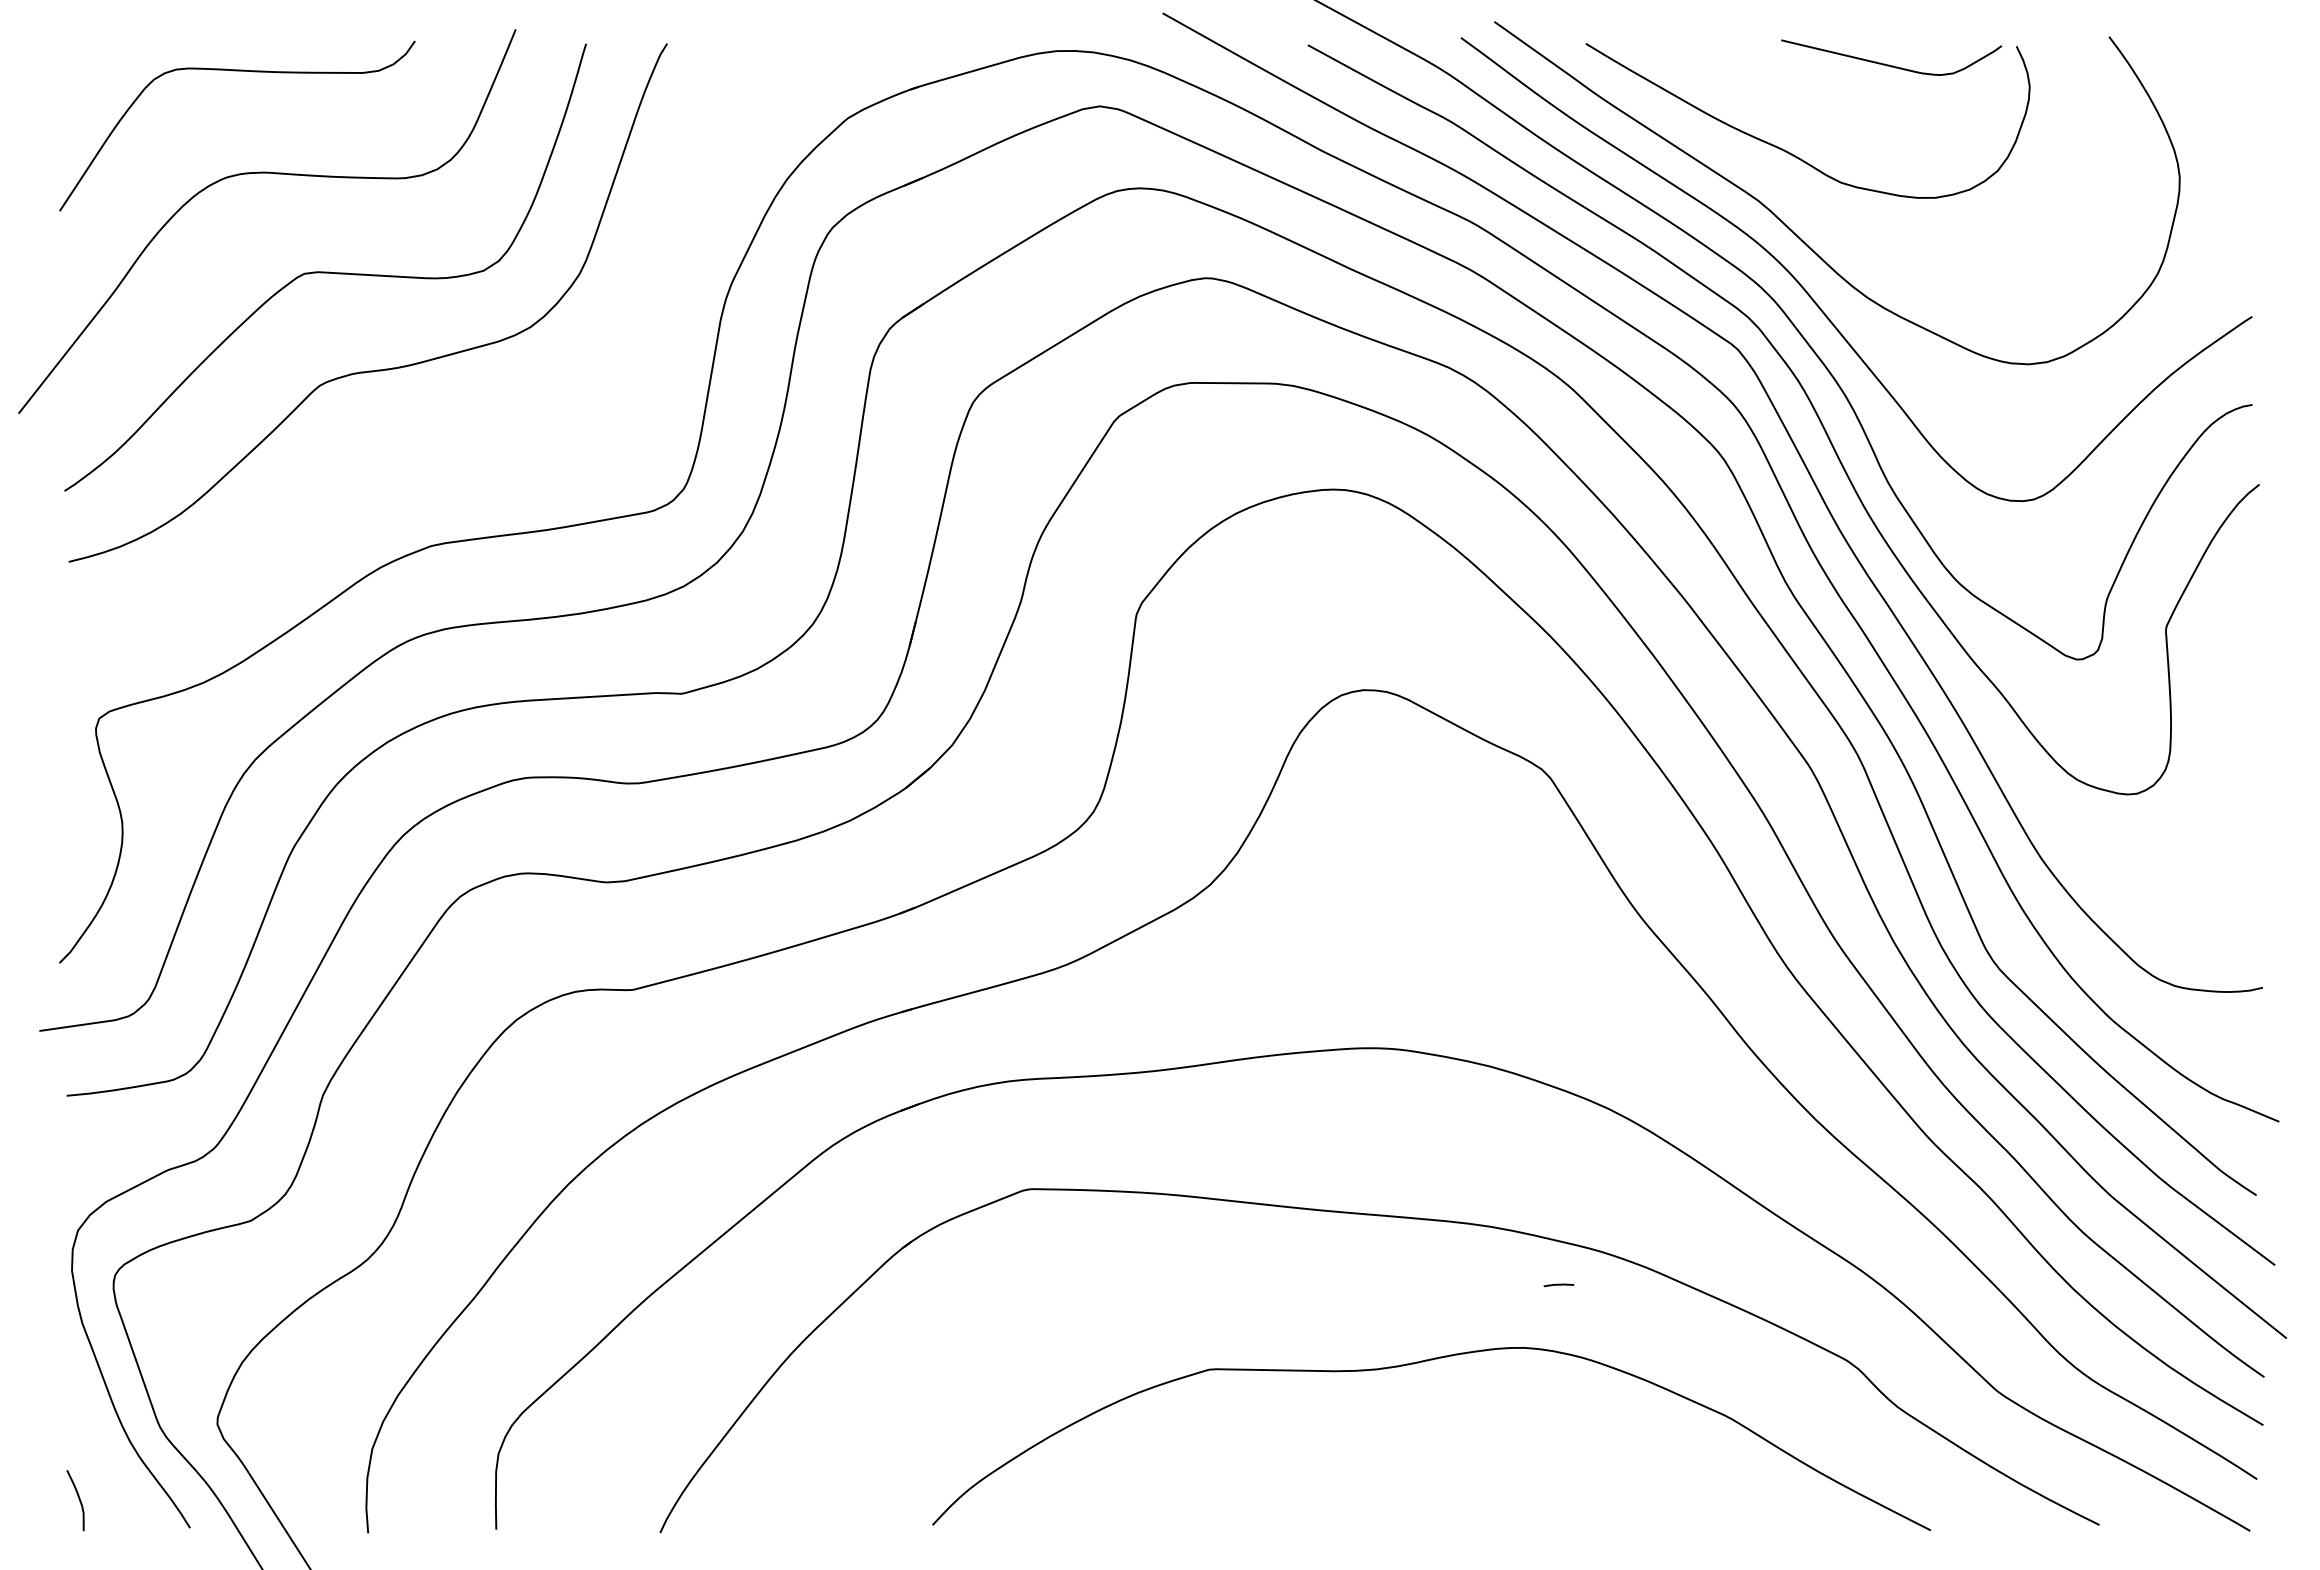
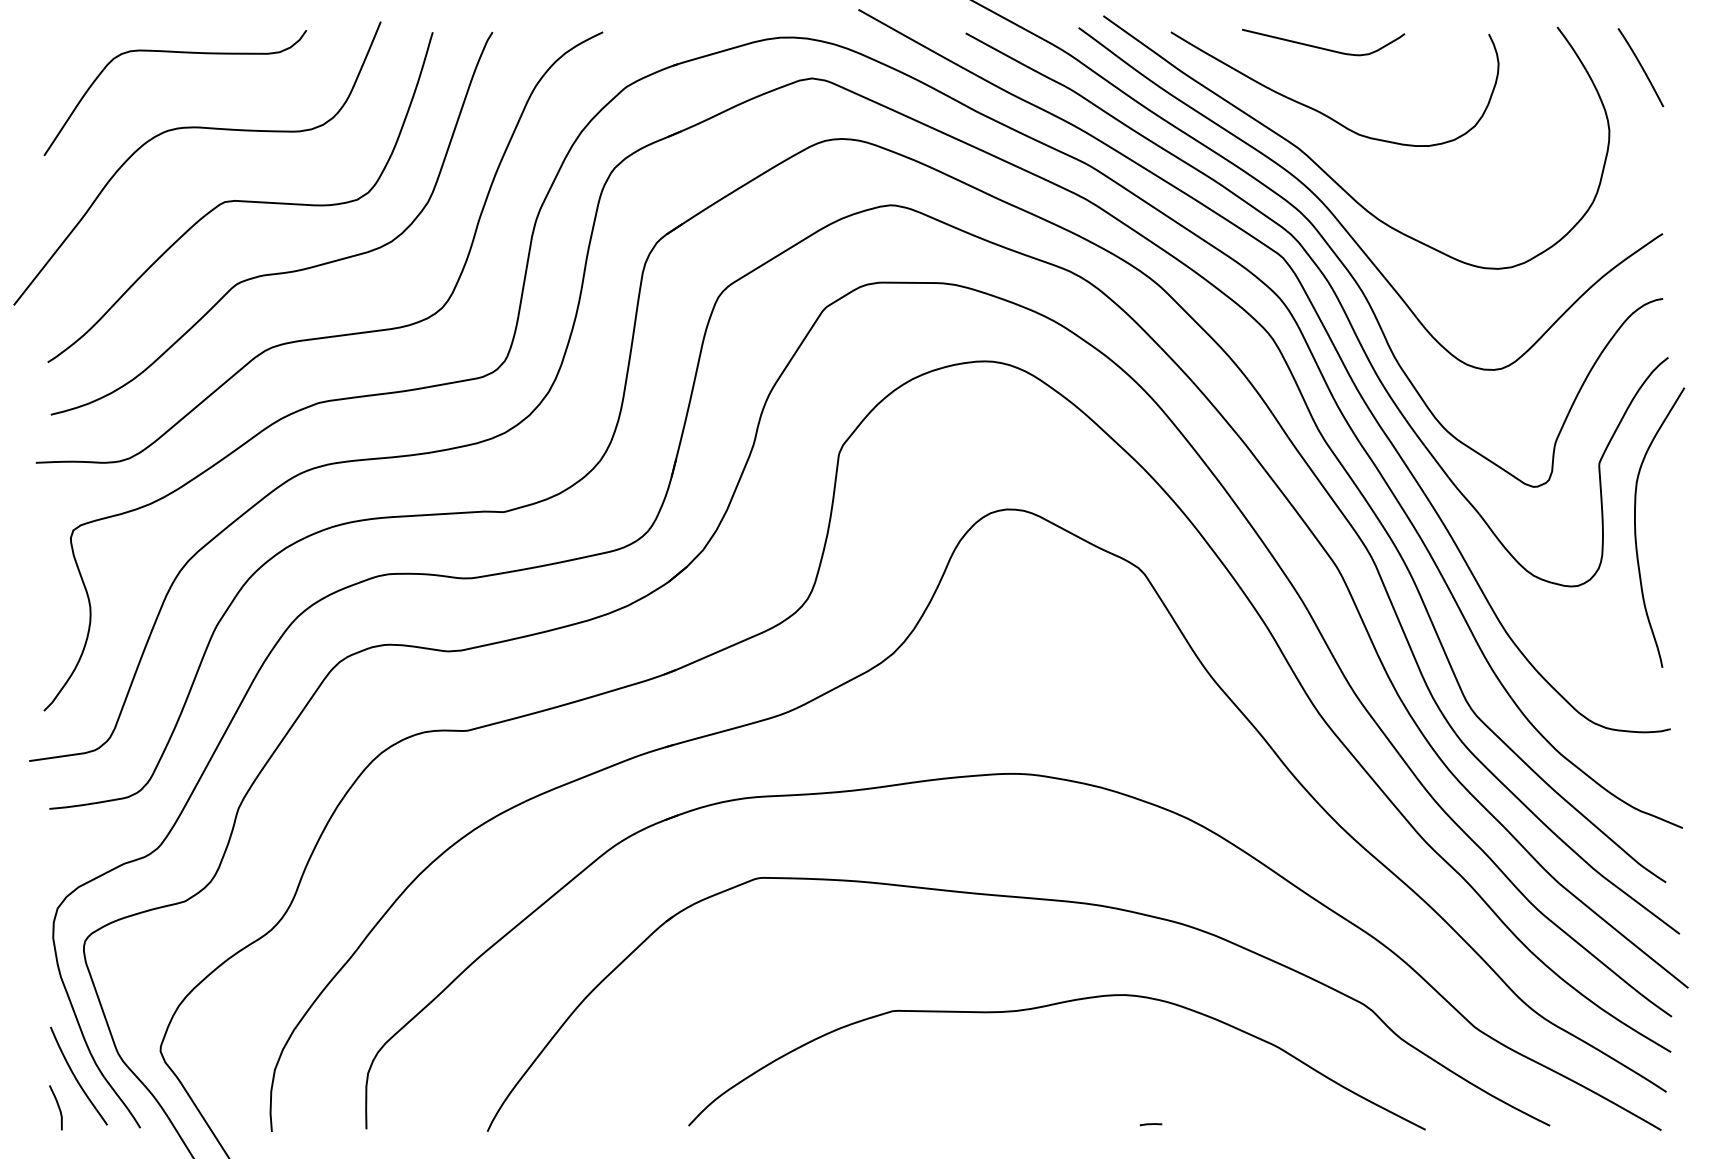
curve: (1889, 64) -> (1321, 47), moved
curve: (2222, 90) -> (1640, 66), added
curve: (452, 454) -> (334, 335), added
curve: (2215, 714) -> (1635, 527), added
line: (1558, 1285) -> (1150, 1124), moved
curve: (102, 1458) -> (75, 1076), added

